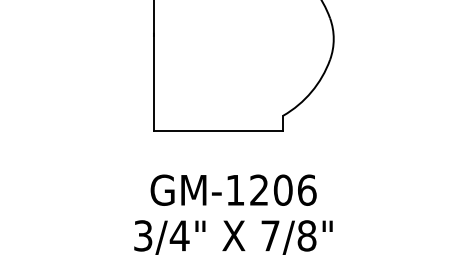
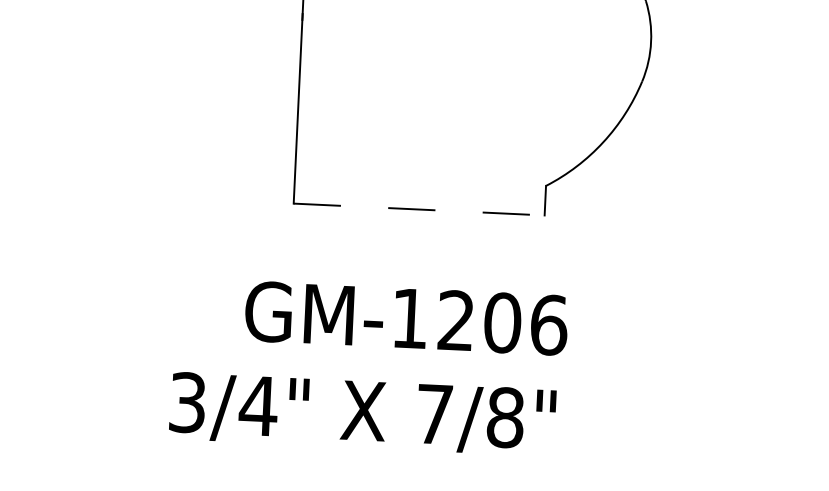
line: (218, 130) -> (419, 208), solid -> dashed
text: (233, 189) -> (406, 316), moved
text: (233, 237) -> (362, 414), moved

